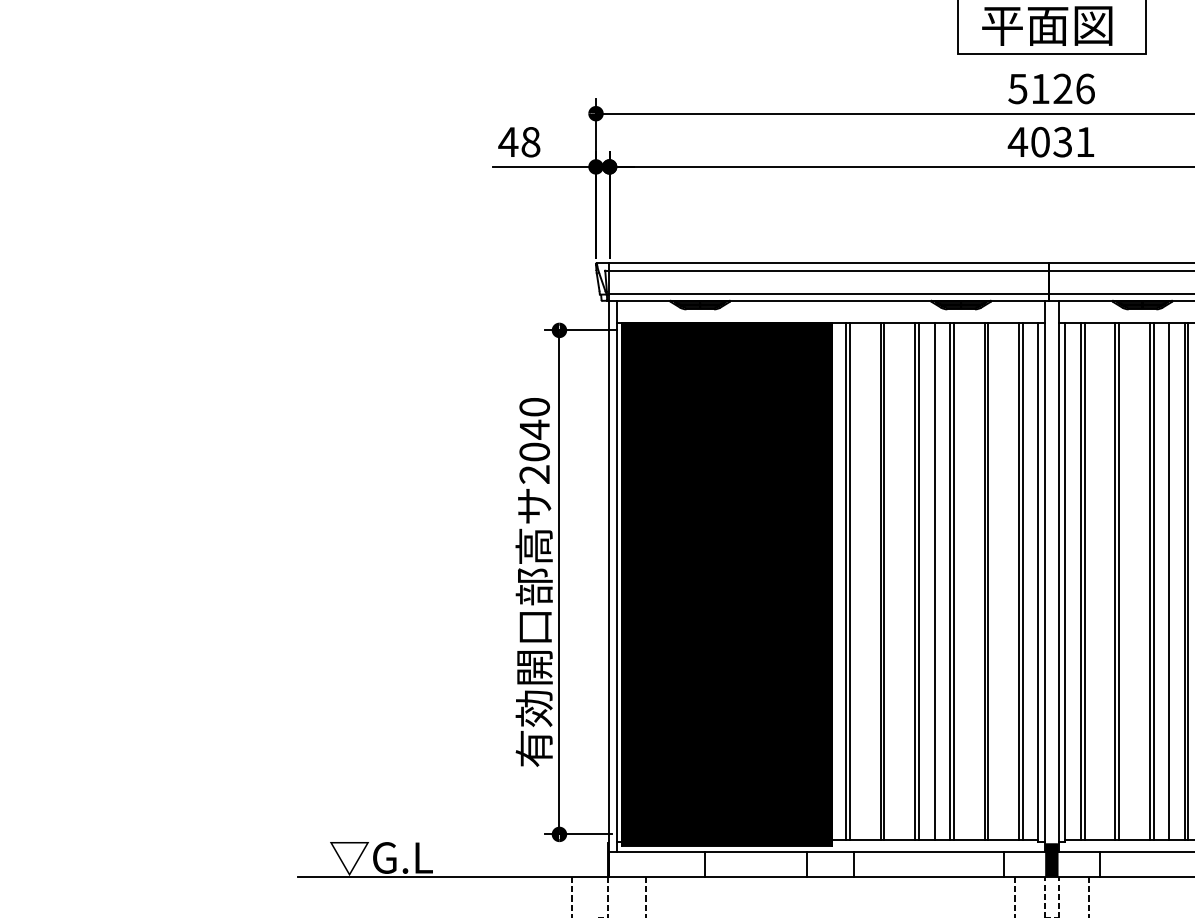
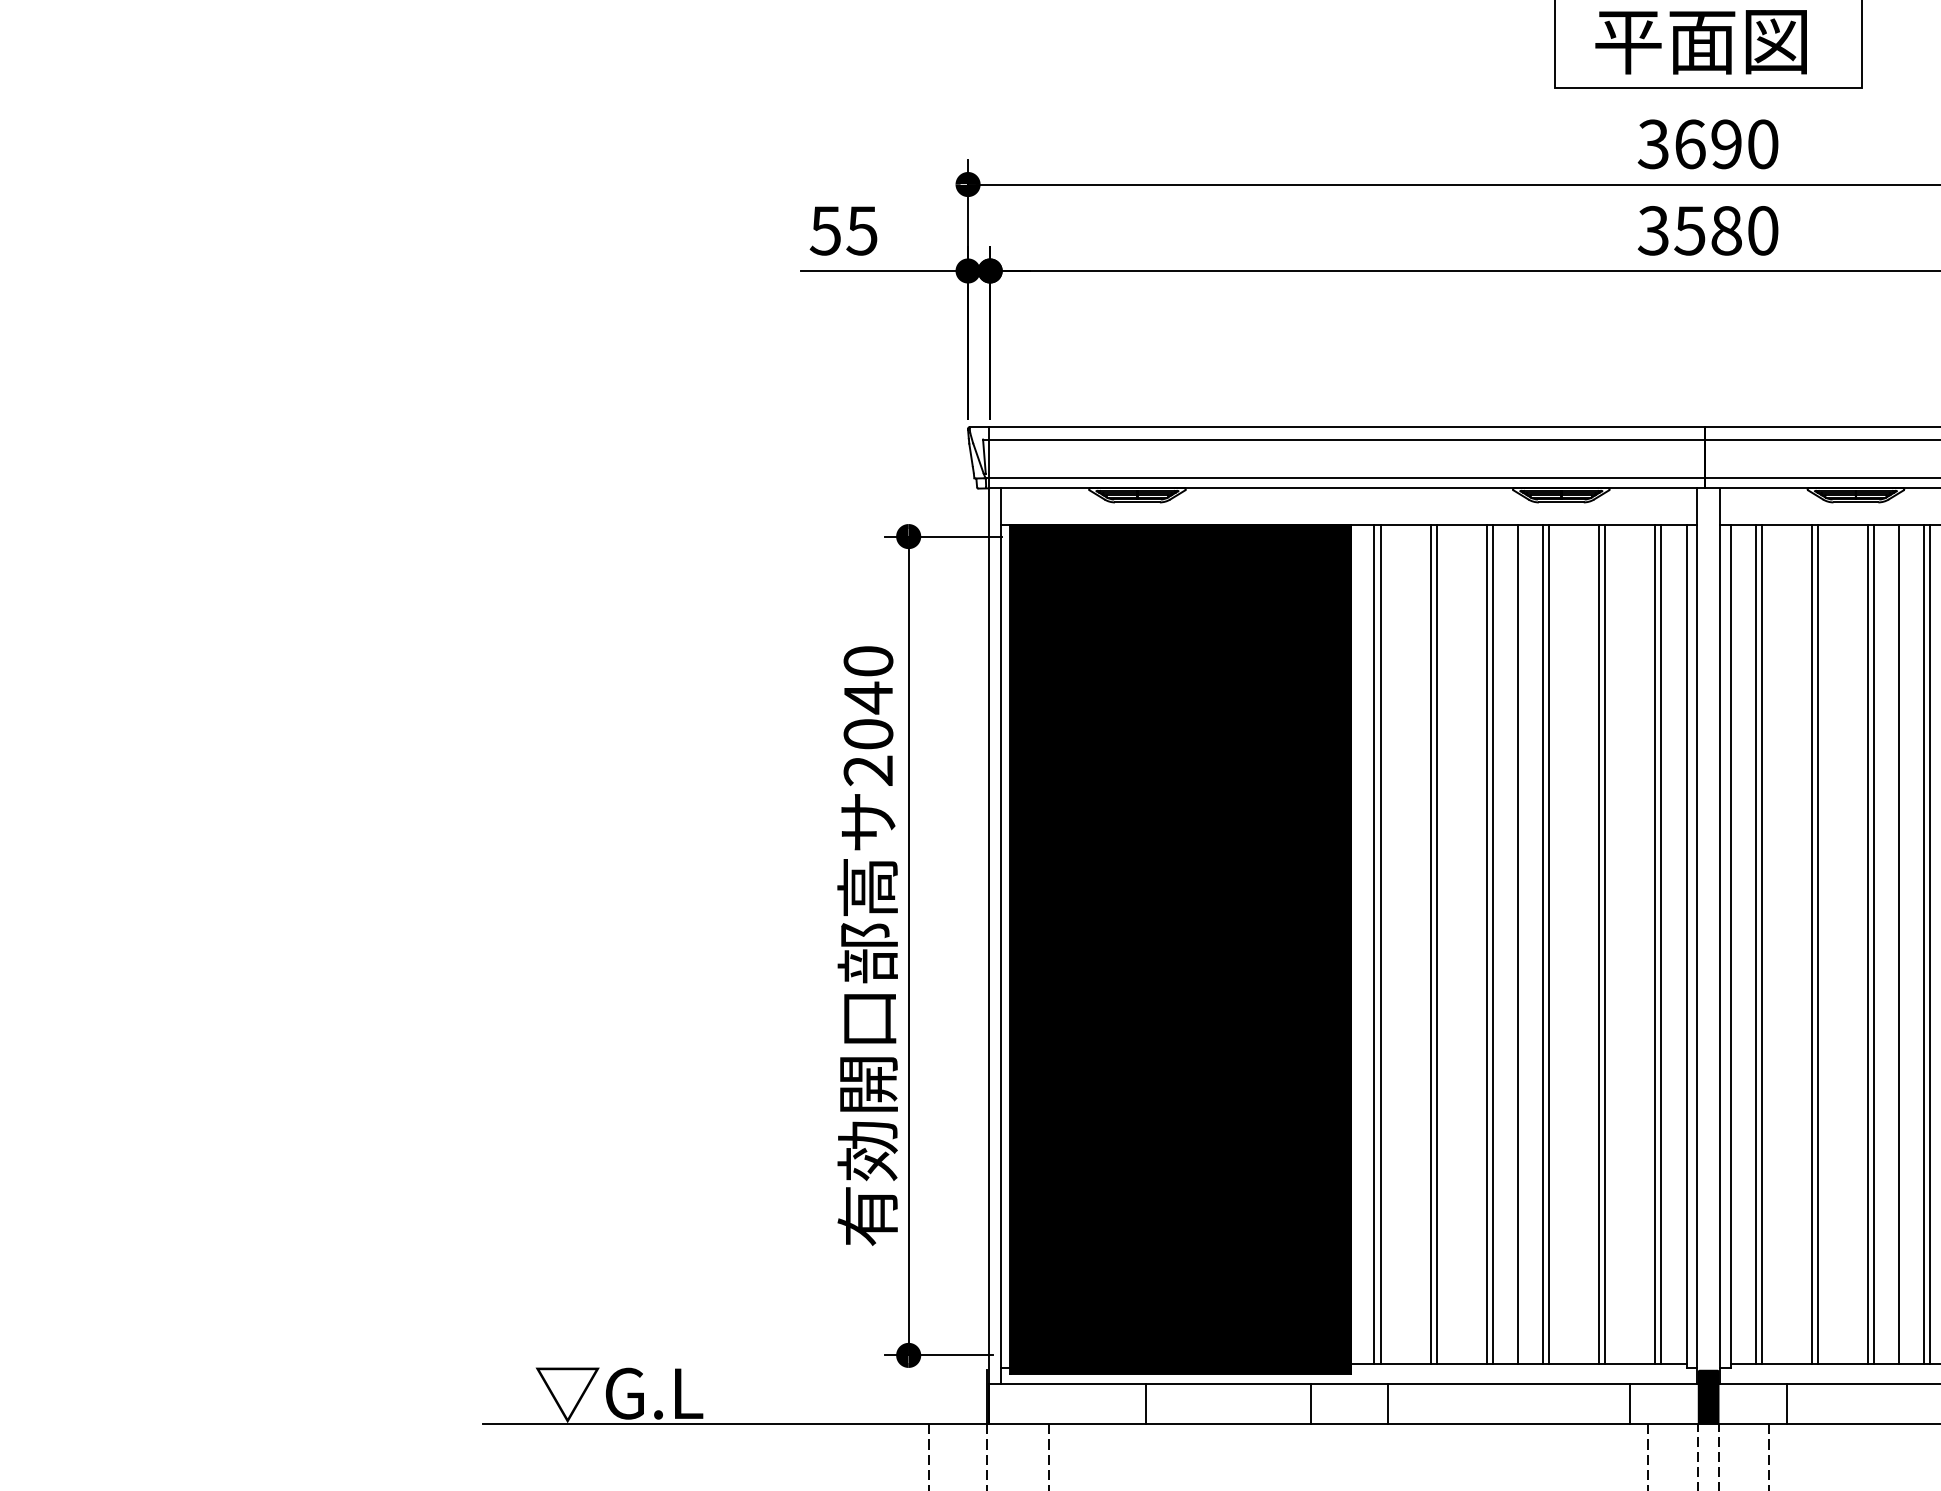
text: (1051, 88) -> (1708, 143), 5126 -> 3690
text: (1050, 141) -> (1706, 229), 4031 -> 3580
text: (519, 142) -> (843, 231), 48 -> 55

